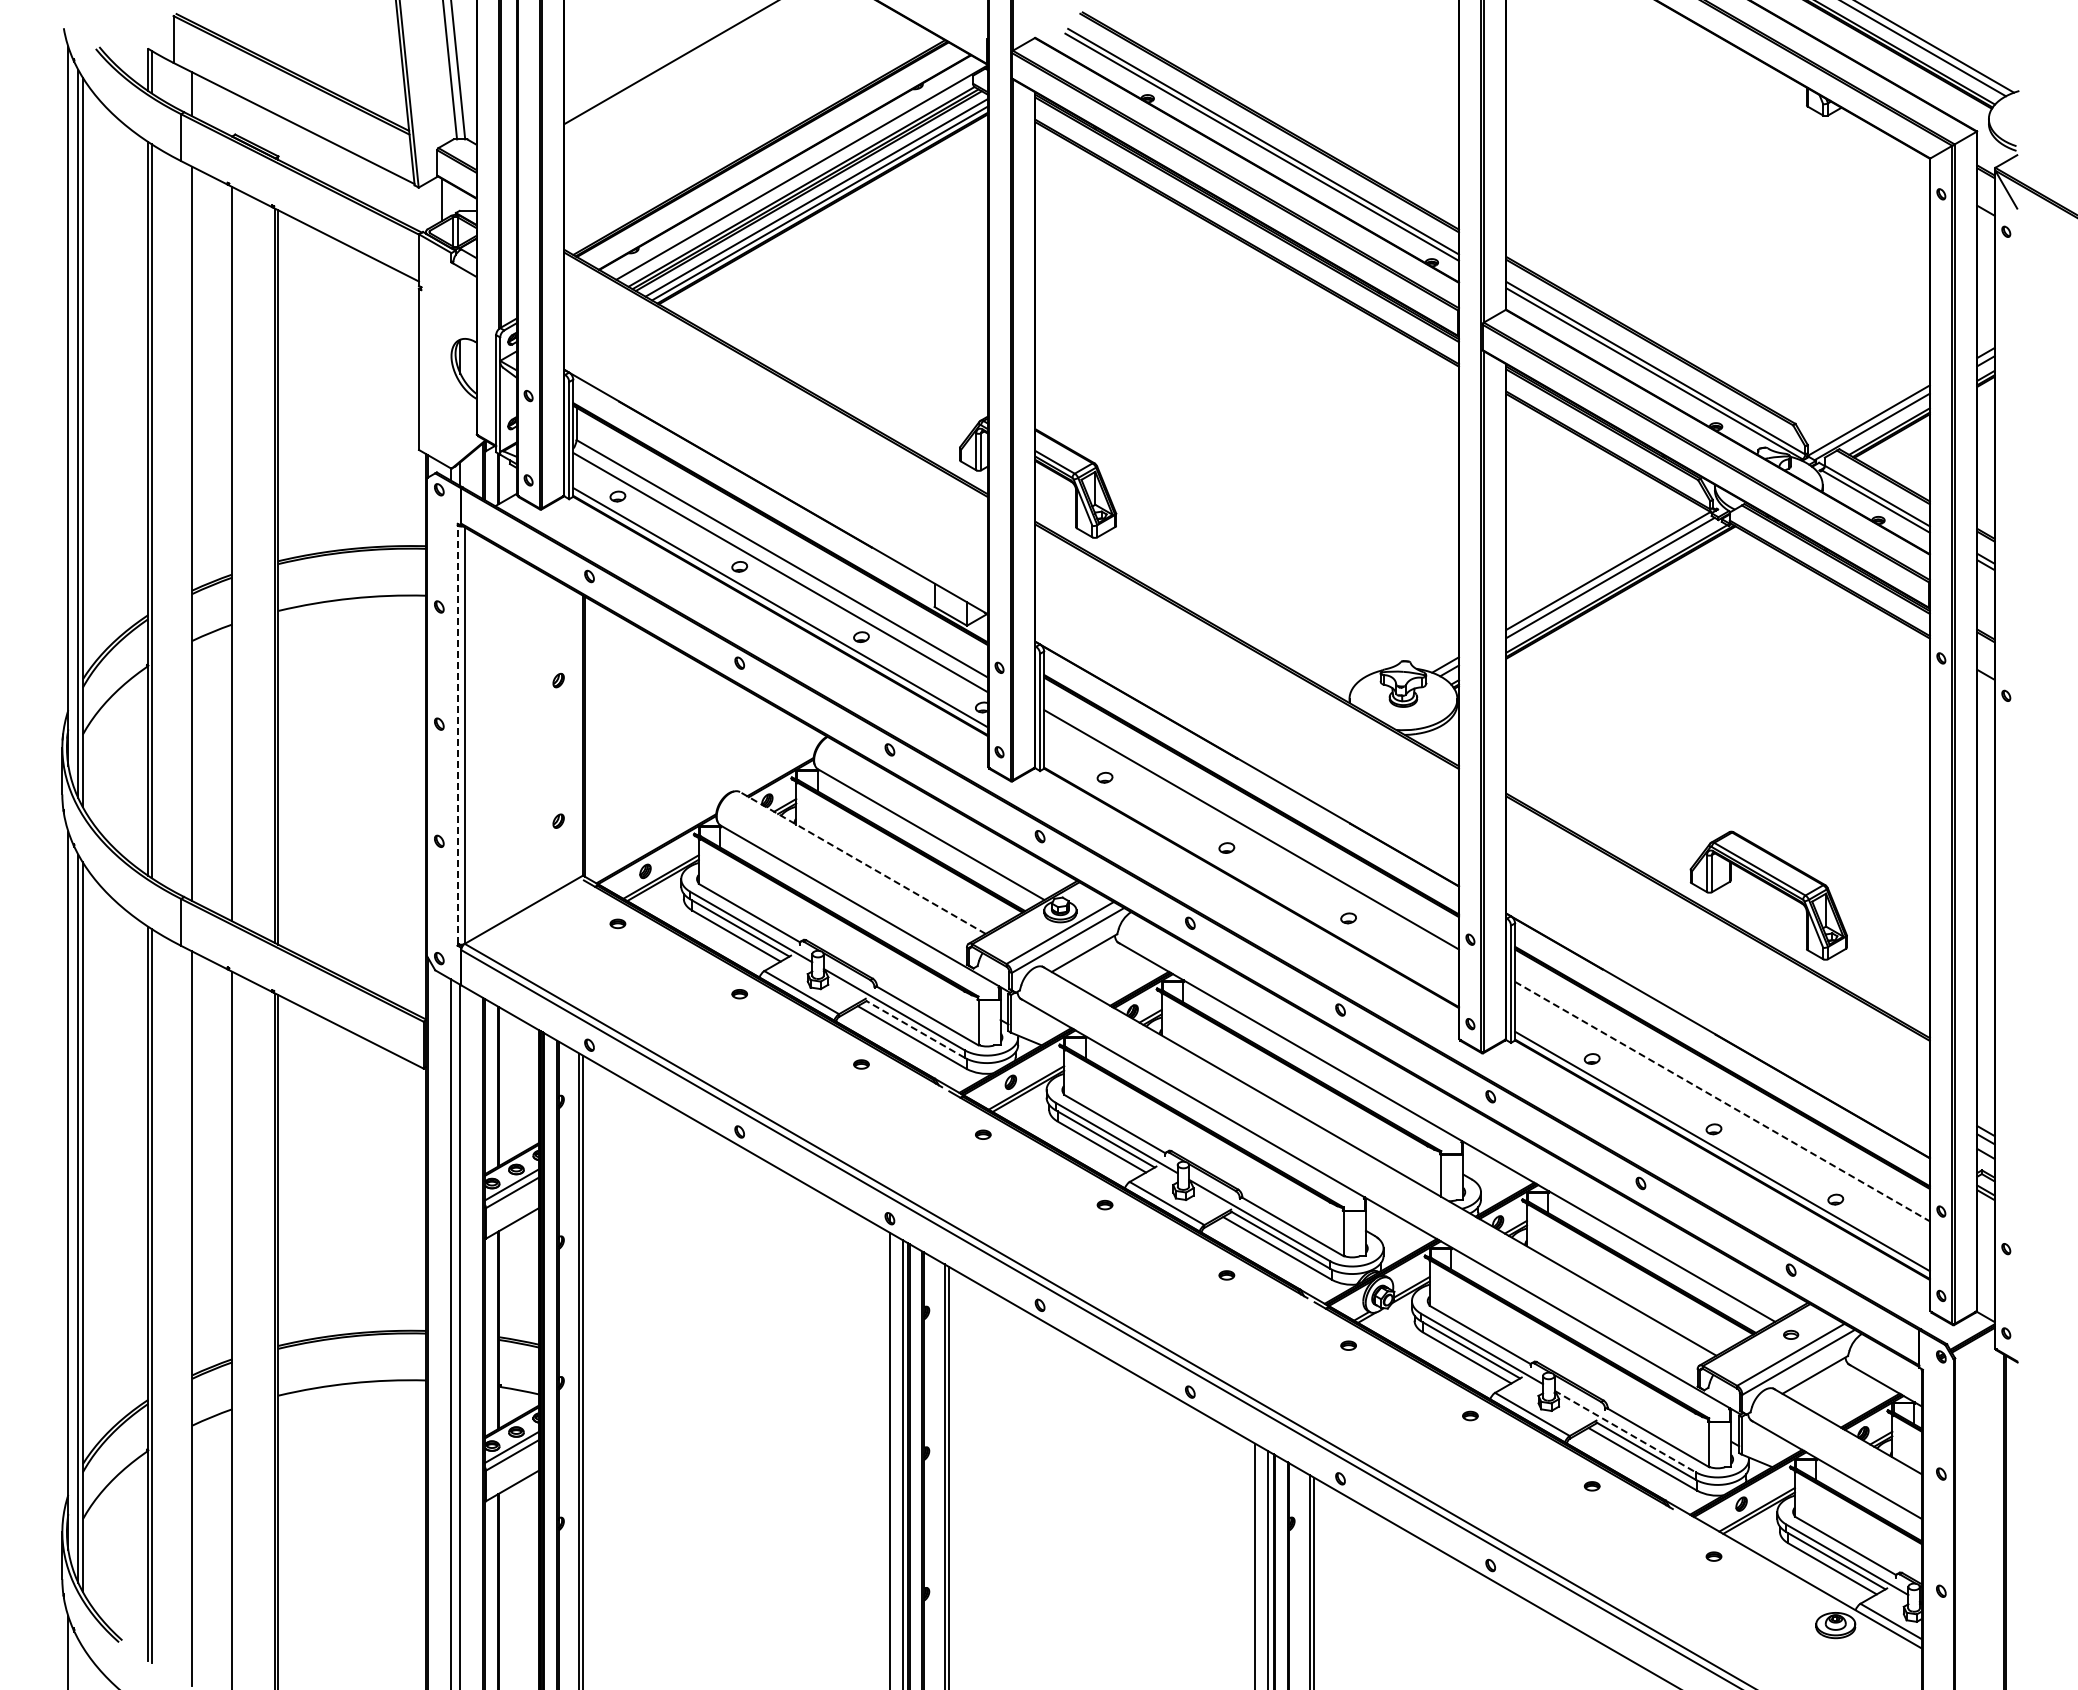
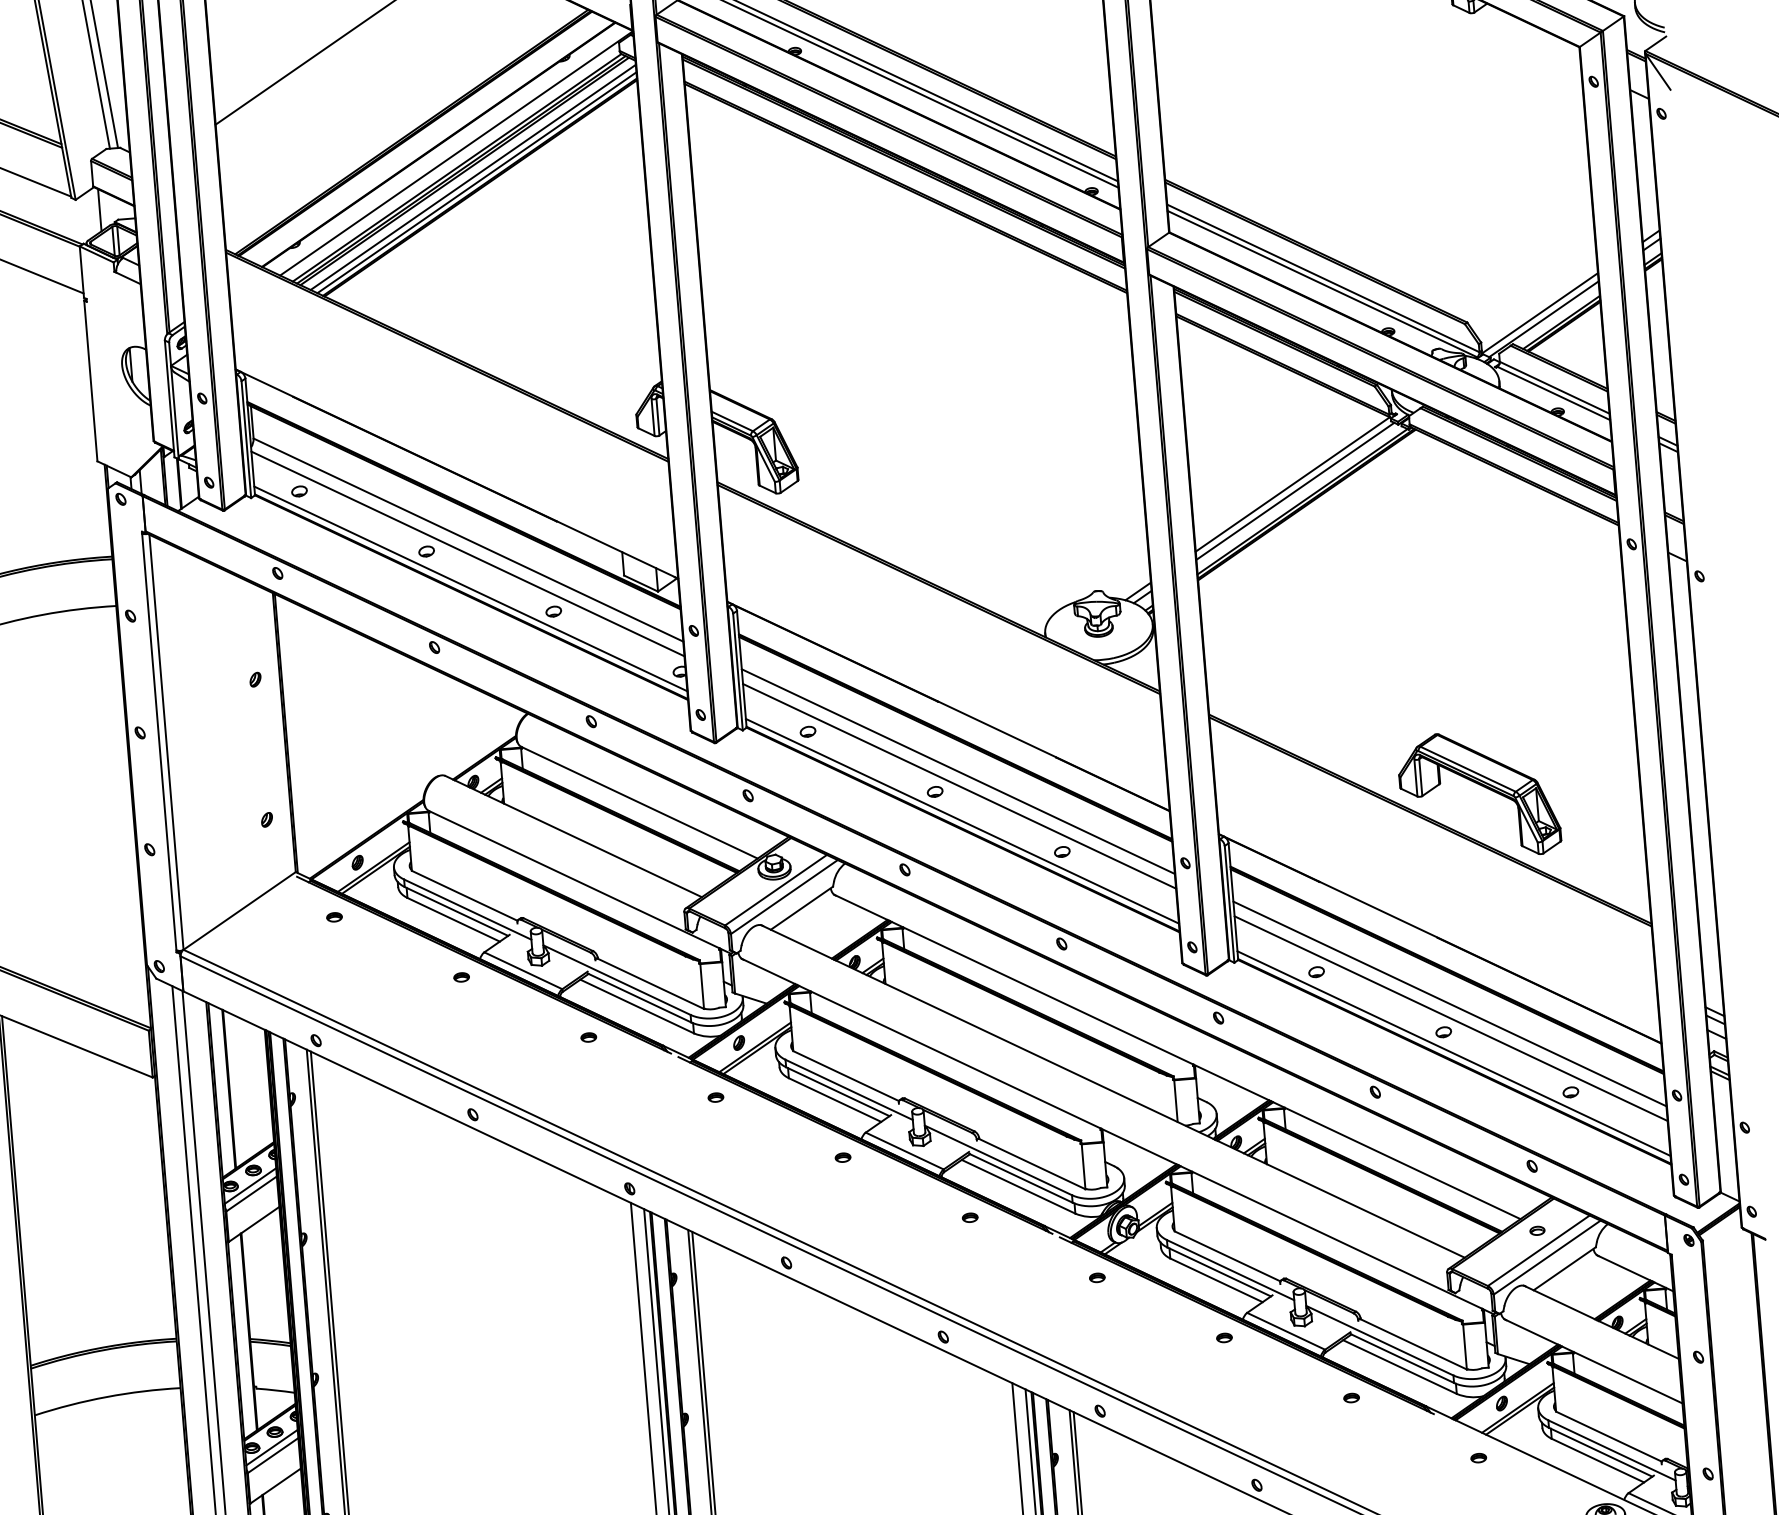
line: (457, 734) -> (159, 741), dashed -> solid
line: (1251, 844) -> (959, 786), added
line: (862, 863) -> (573, 837), dashed -> solid
line: (1251, 879) -> (962, 821), added
line: (914, 1029) -> (638, 998), dashed -> solid
line: (1722, 1101) -> (1449, 1003), dashed -> solid
line: (1722, 1116) -> (1451, 1018), added
line: (1625, 1431) -> (1380, 1340), dashed -> solid

